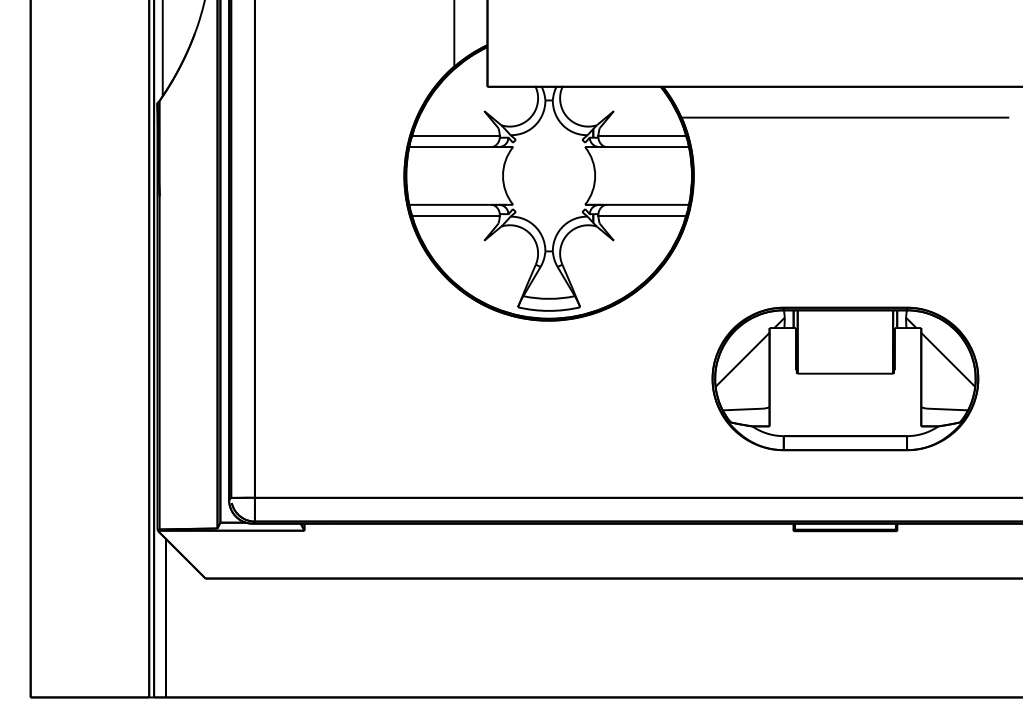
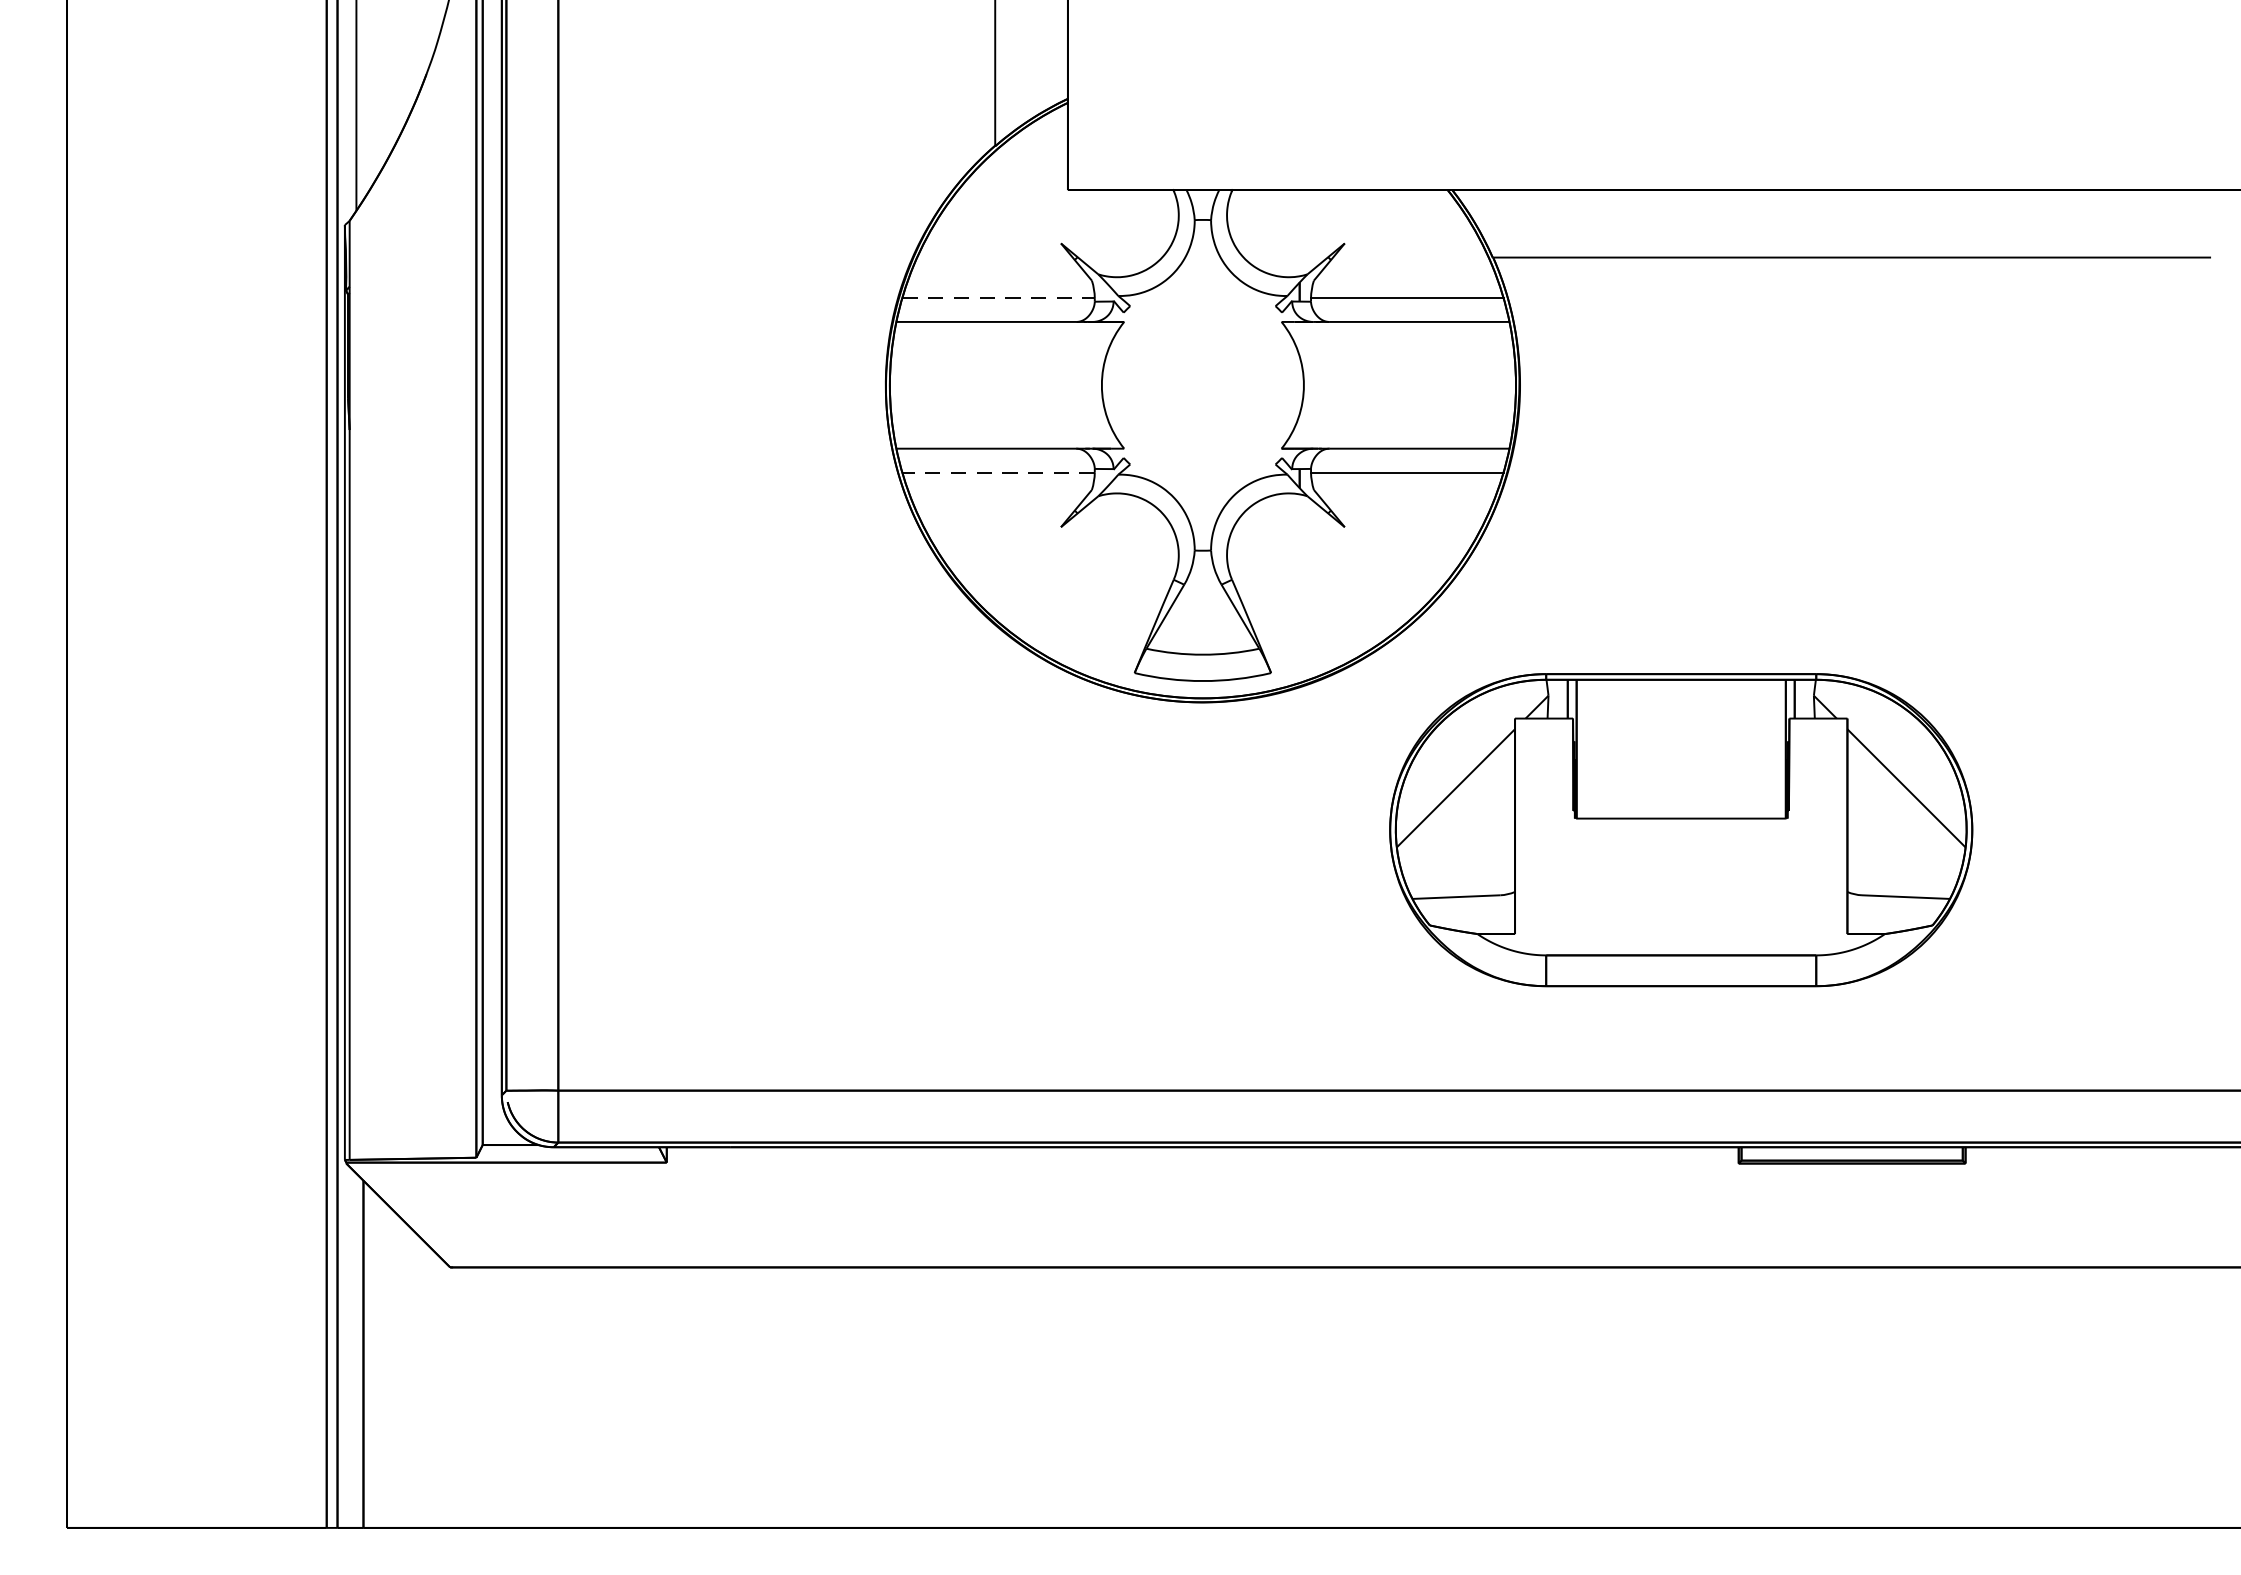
line: (455, 136) -> (997, 298), solid -> dashed
line: (455, 215) -> (997, 471), solid -> dashed
part: (845, 378) -> (1681, 829), moved

